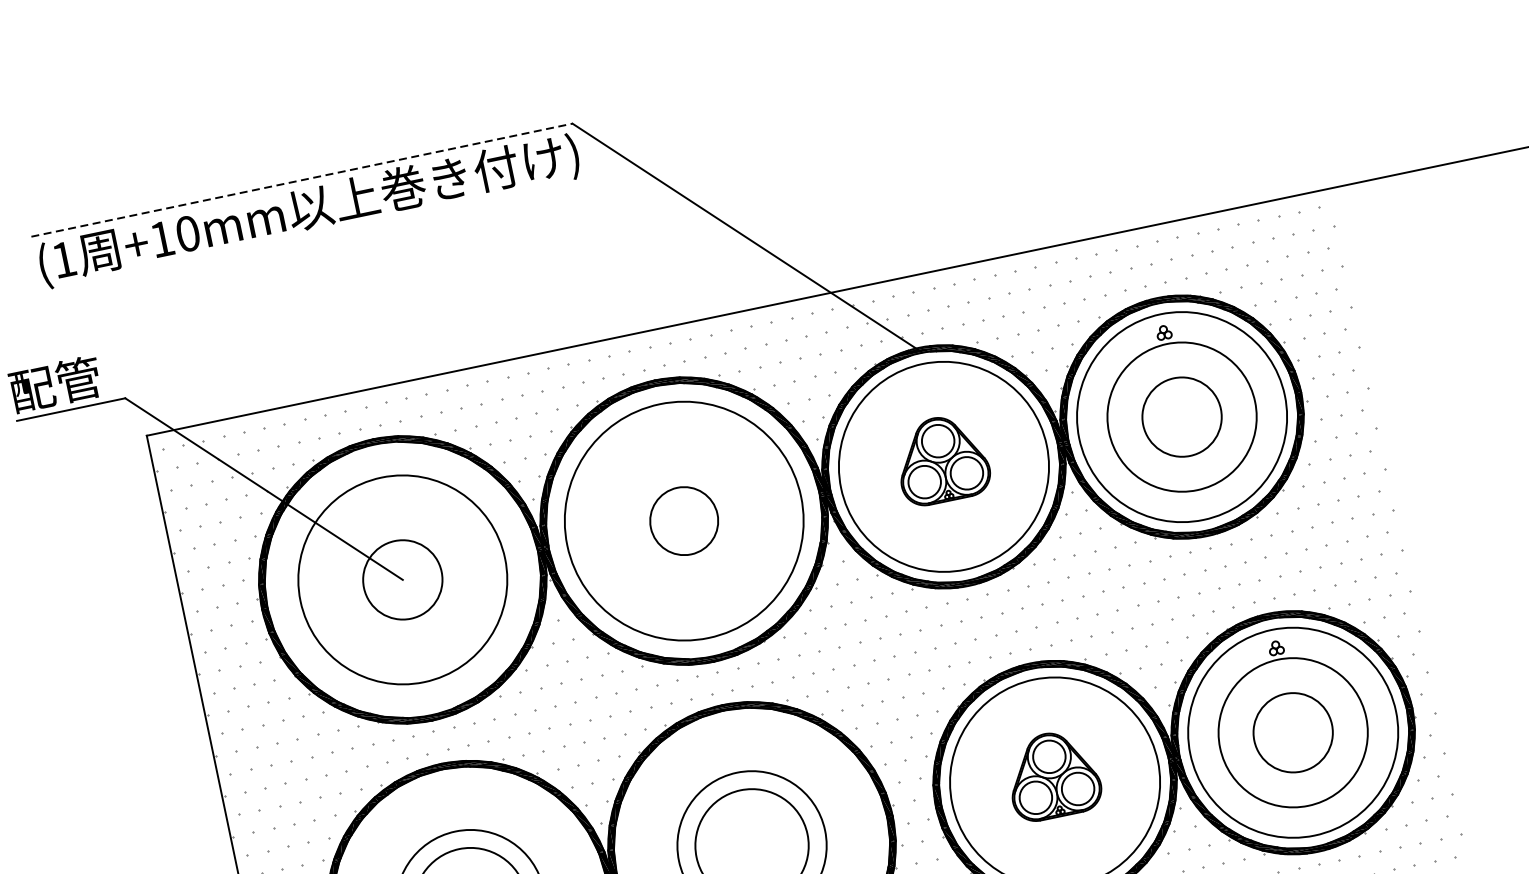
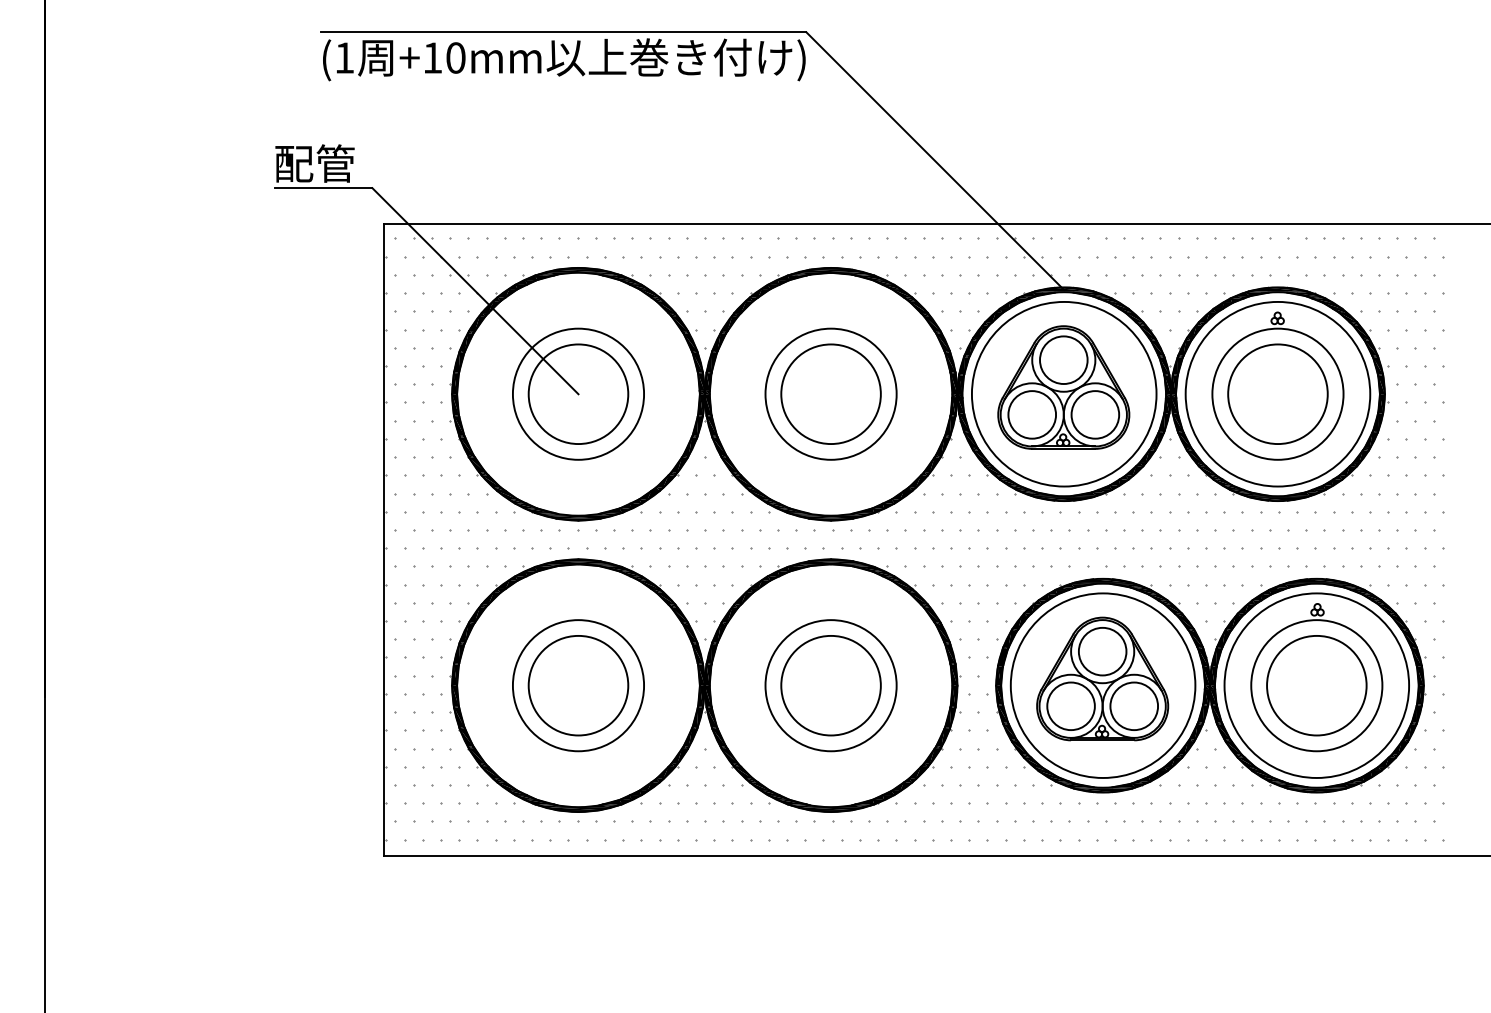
line: (301, 180) -> (563, 32), dashed -> solid
circle: (1181, 417) -> (1277, 394), size x1.43
part: (941, 459) -> (1063, 387), size x1.67
circle: (683, 520) -> (830, 393), size x0.62
circle: (683, 521) -> (830, 394), size x1.67
circle: (402, 579) -> (578, 393), size x0.71
circle: (402, 580) -> (578, 394), size x1.43
circle: (1292, 732) -> (1316, 685), size x1.43
part: (1052, 774) -> (1102, 678), size x1.67

